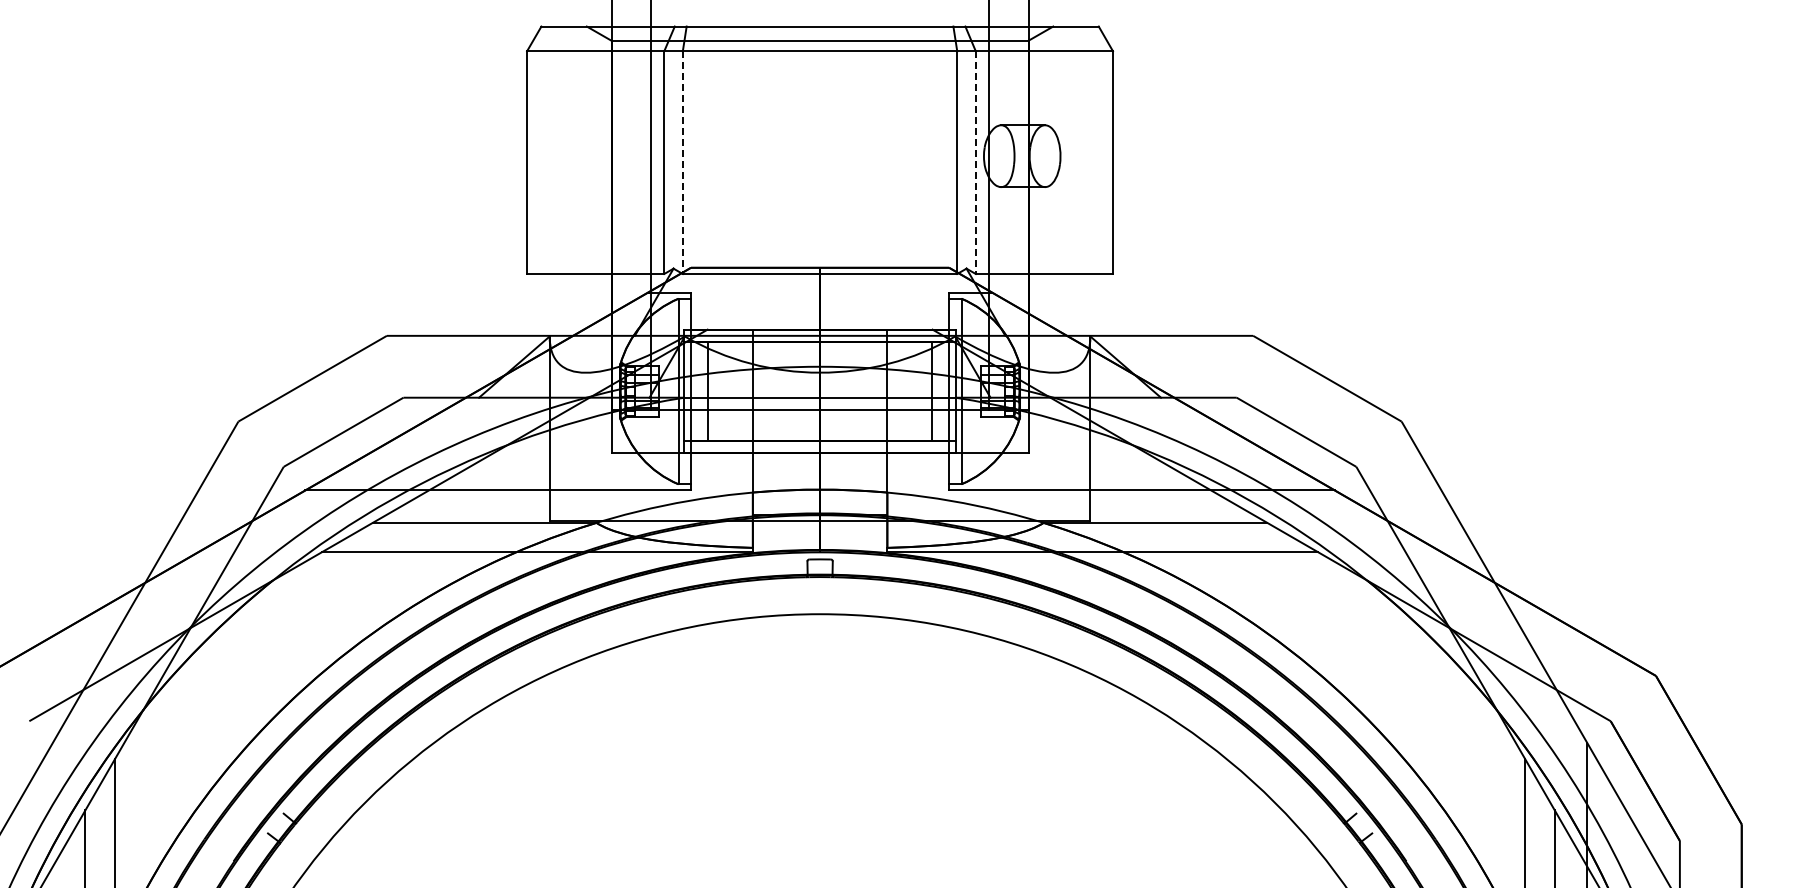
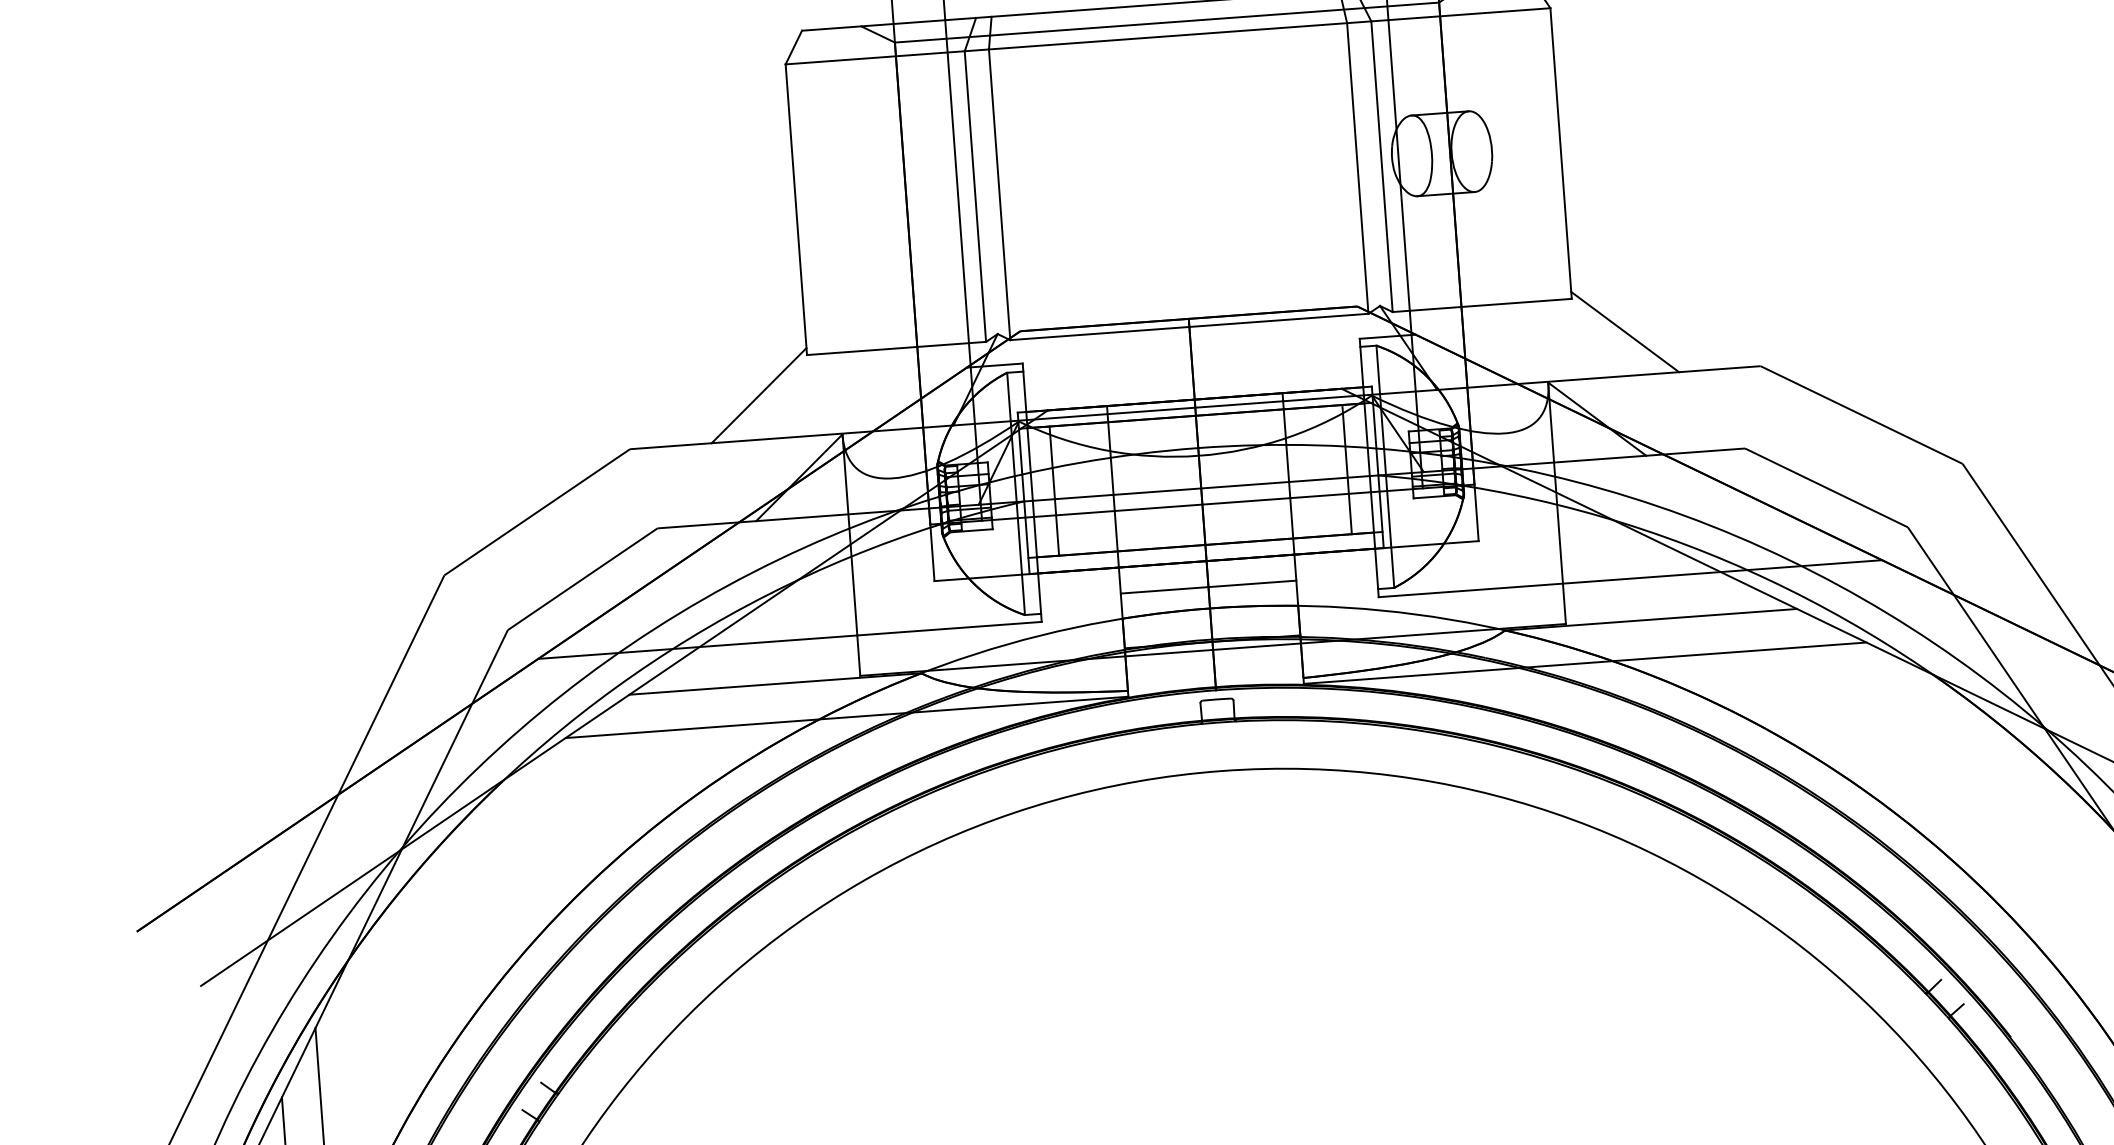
line: (682, 163) -> (999, 195), dashed -> solid
line: (975, 163) -> (1381, 167), dashed -> solid
line: (488, 301) -> (759, 394), added
line: (1151, 301) -> (1624, 331), added
line: (819, 473) -> (1207, 587), added

